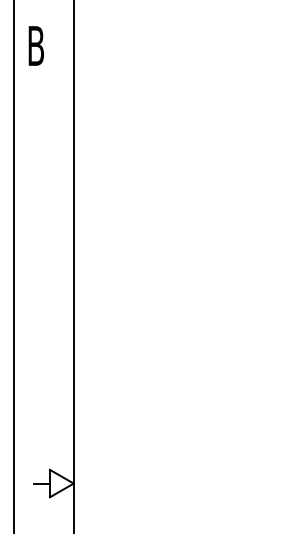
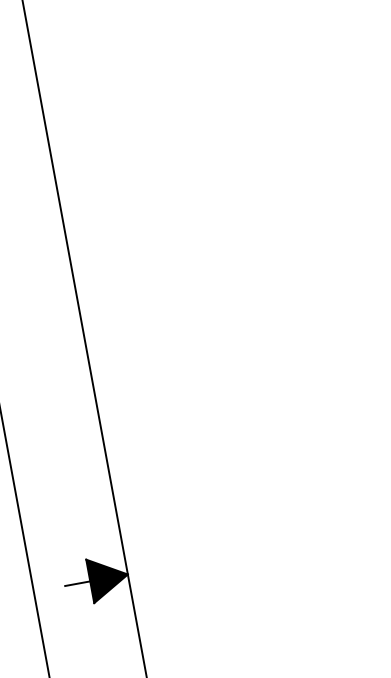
fill: (61, 483) -> (108, 577), added

